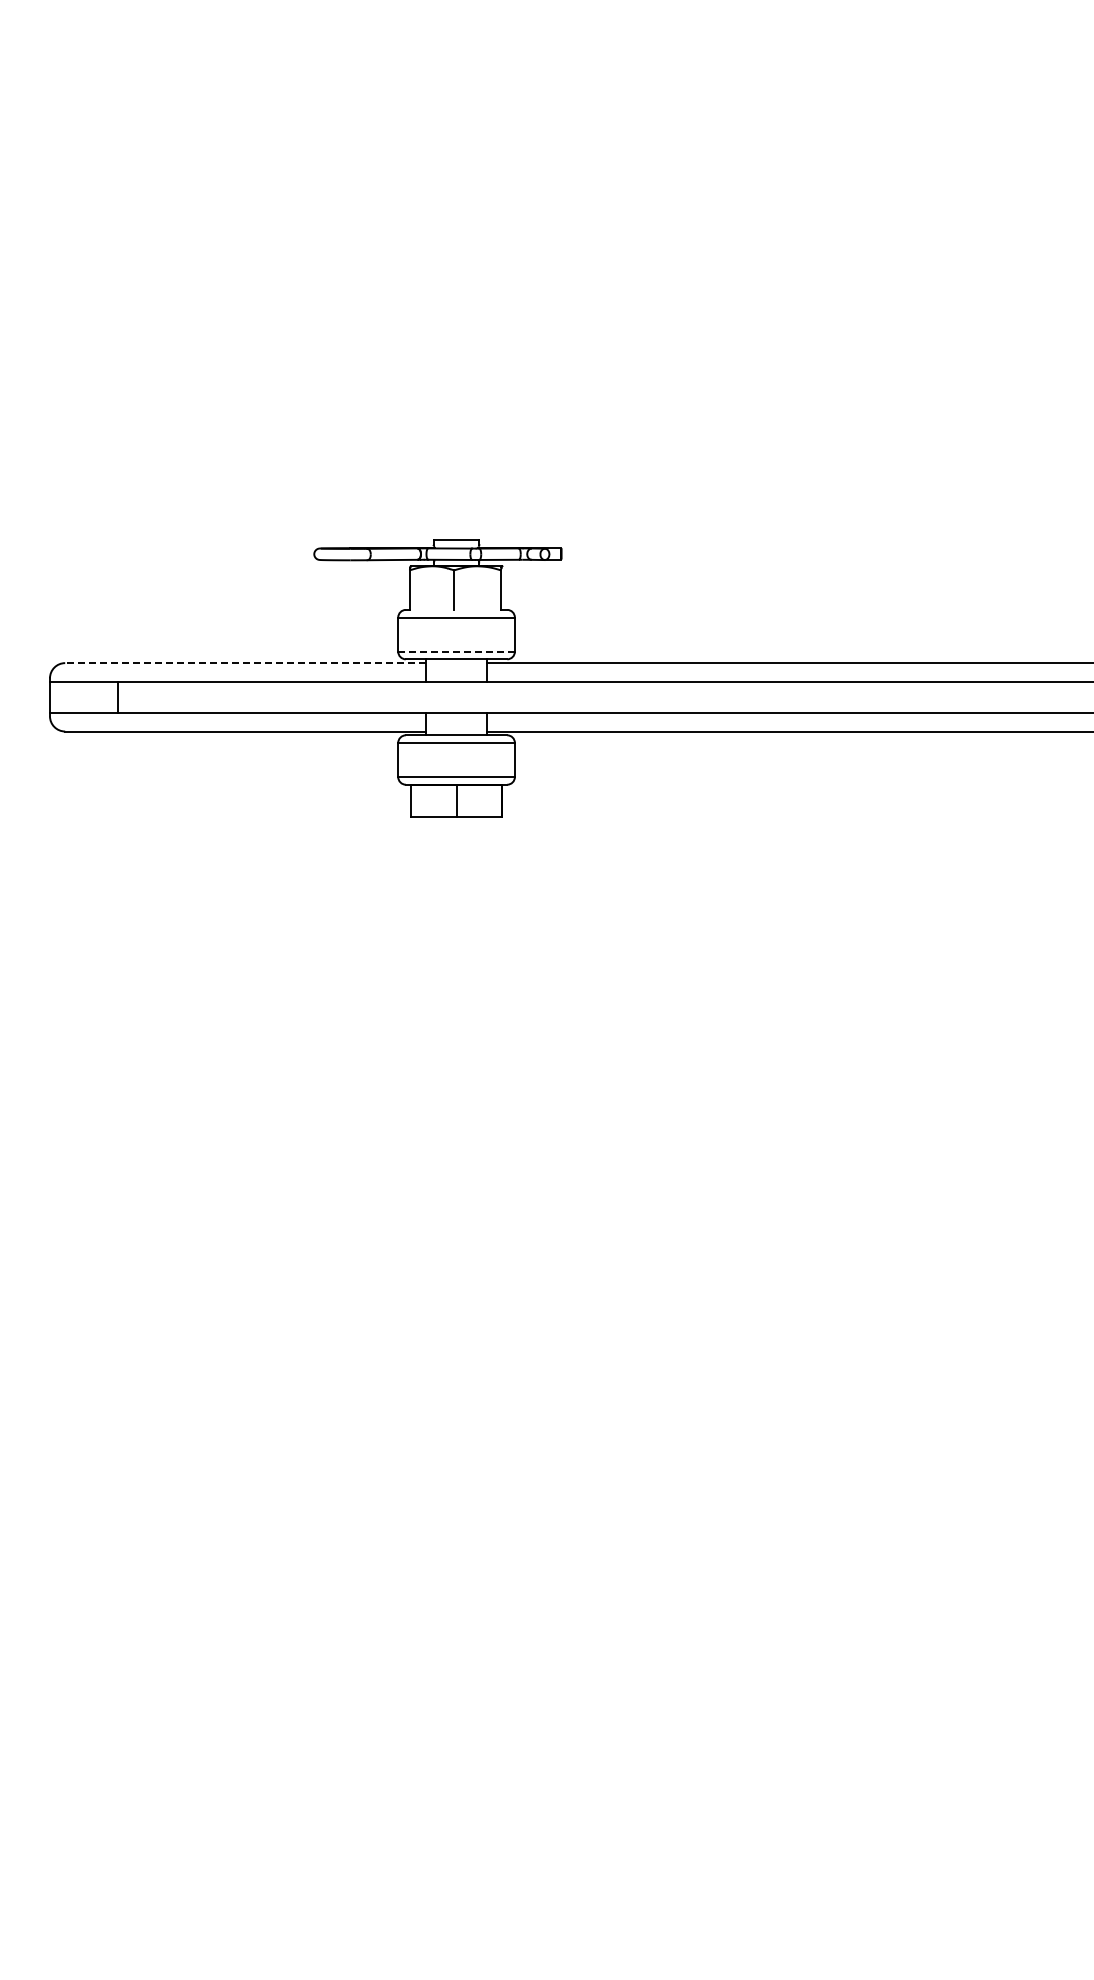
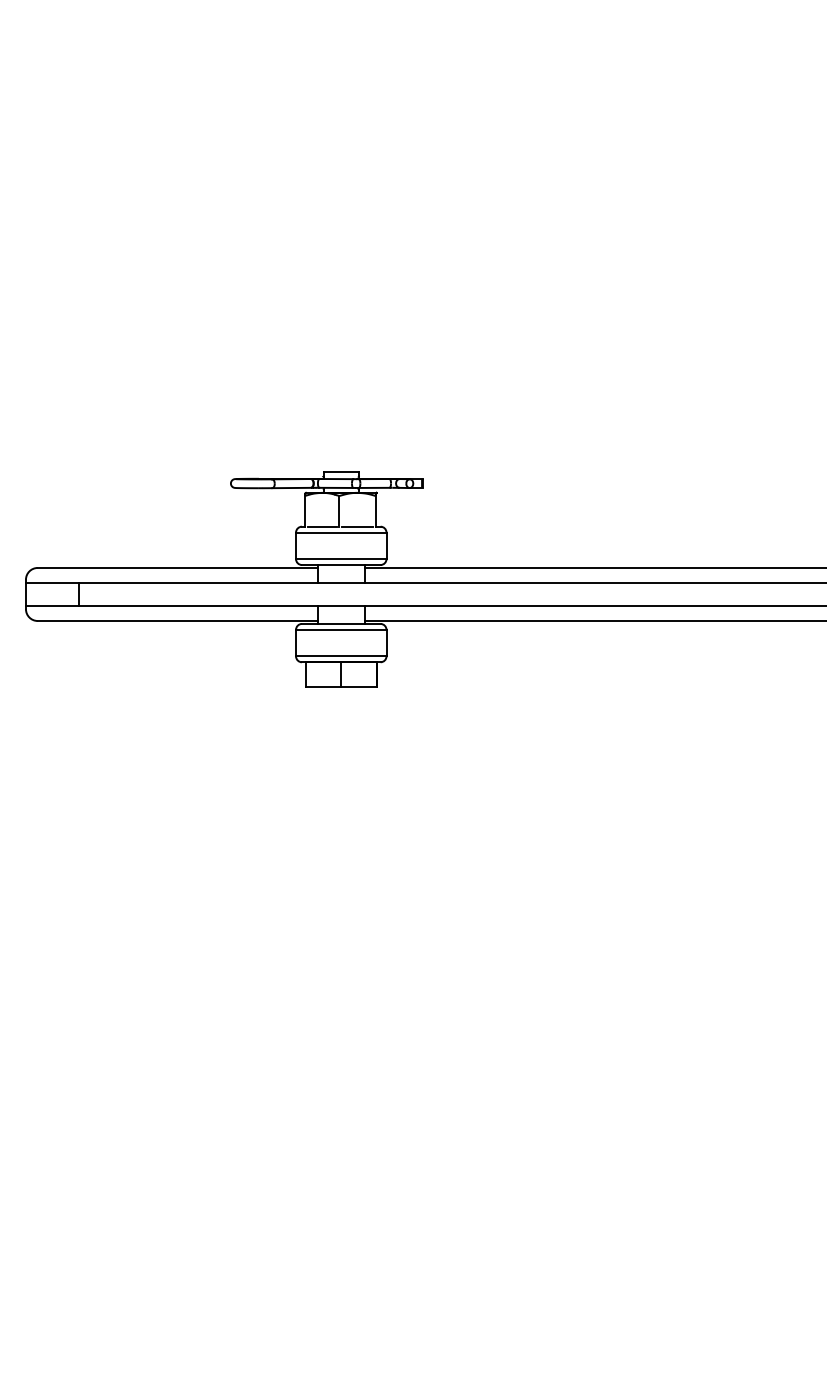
line: (431, 609) -> (321, 526), added
line: (477, 609) -> (357, 526), added
line: (457, 651) -> (341, 558), dashed -> solid
line: (245, 663) -> (177, 568), dashed -> solid

